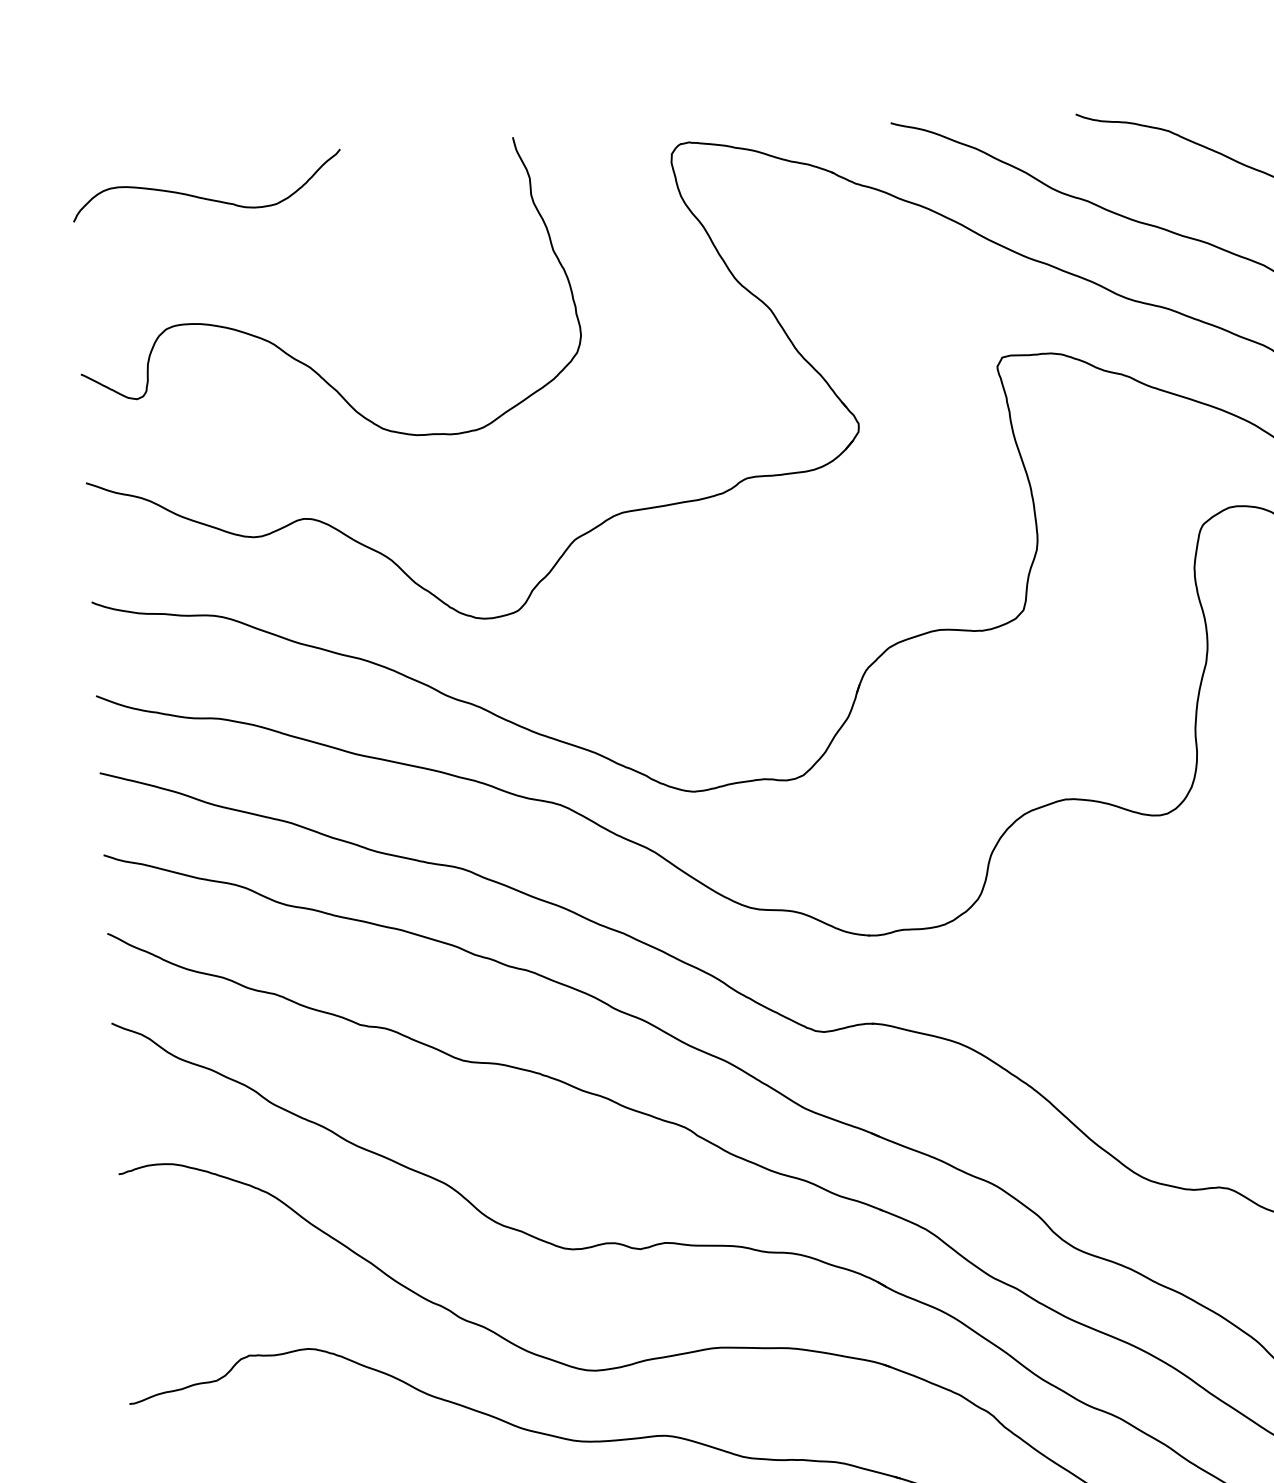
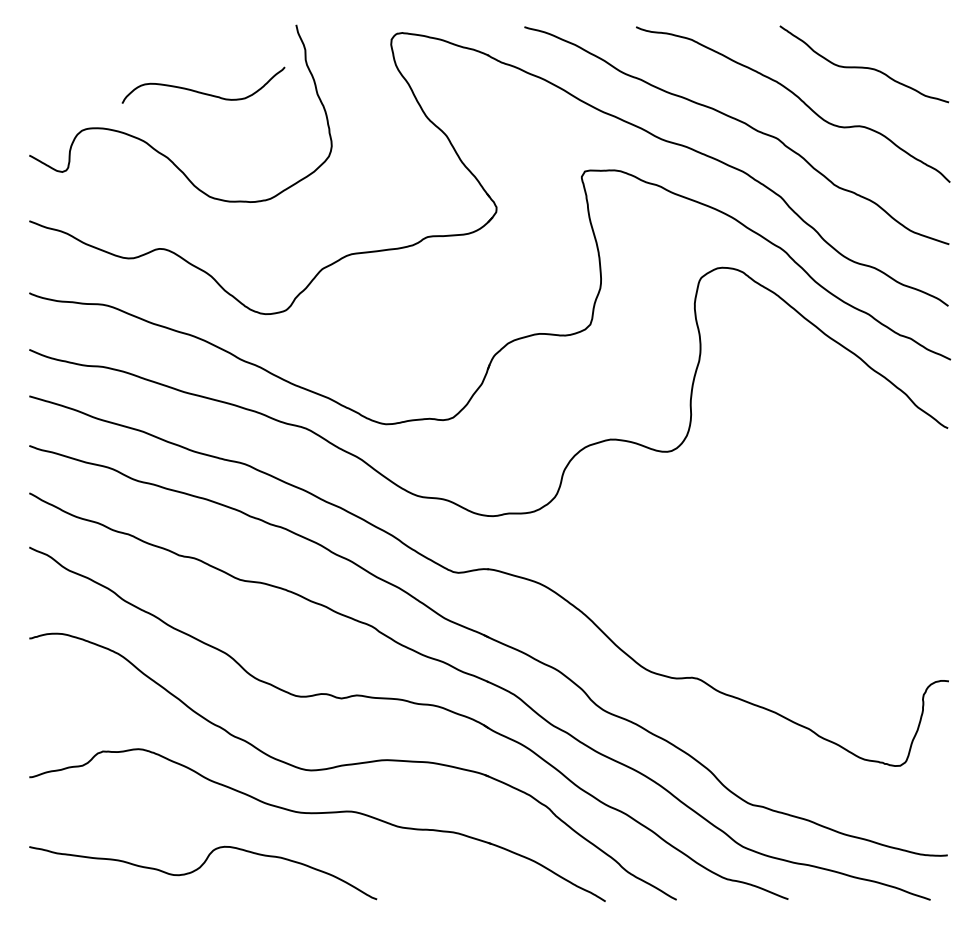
curve: (202, 196) -> (200, 91), moved

